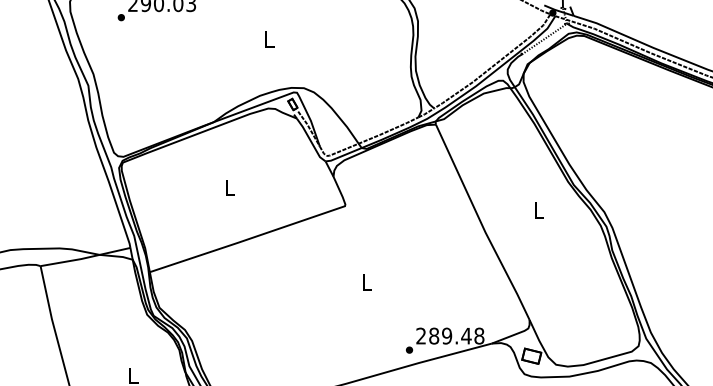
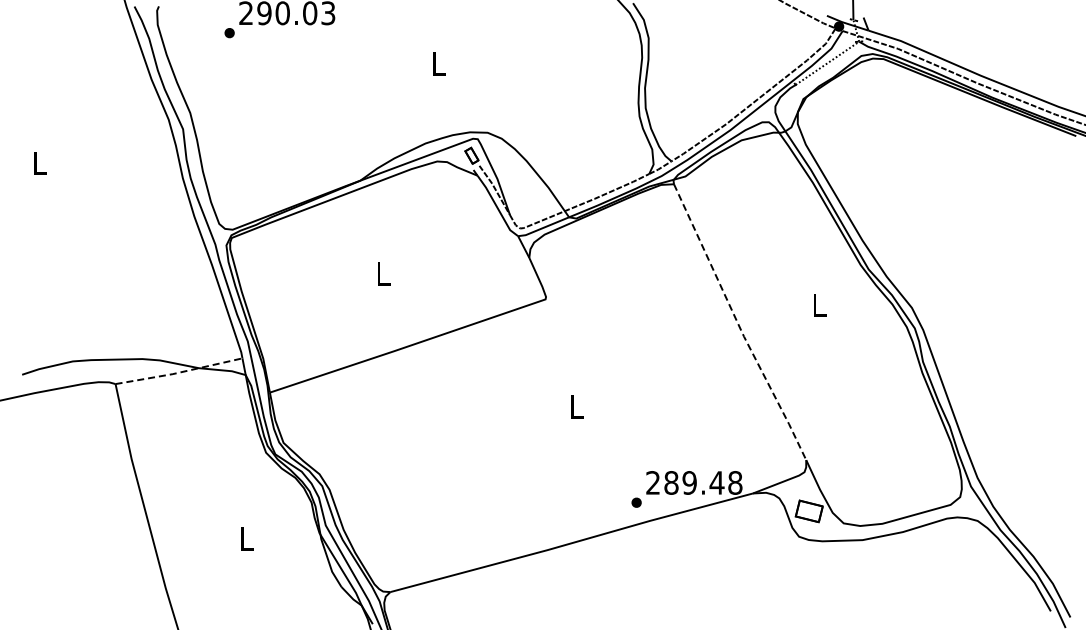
line: (481, 223) -> (738, 324), solid -> dashed
line: (85, 257) -> (178, 372), solid -> dashed

